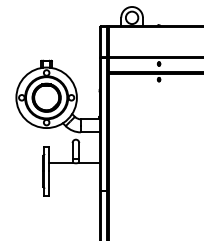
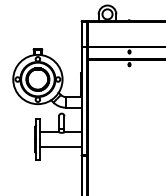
line: (74, 180) -> (60, 146), added

